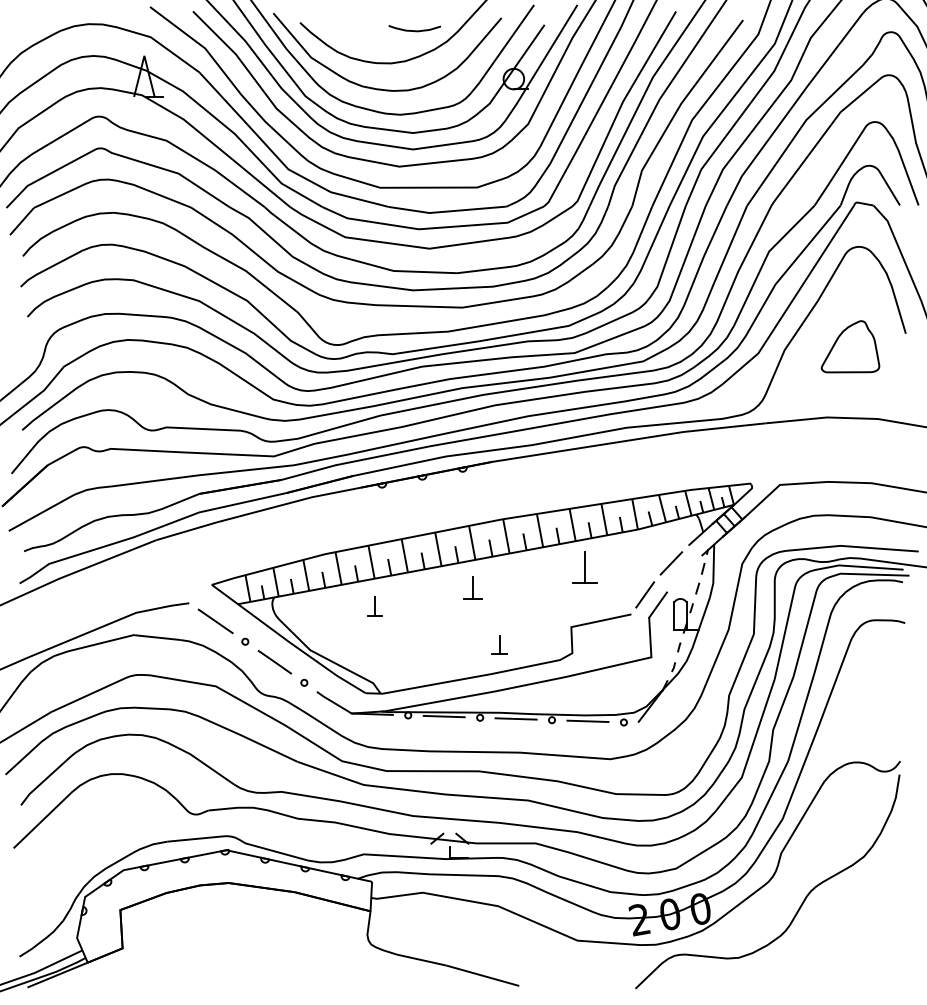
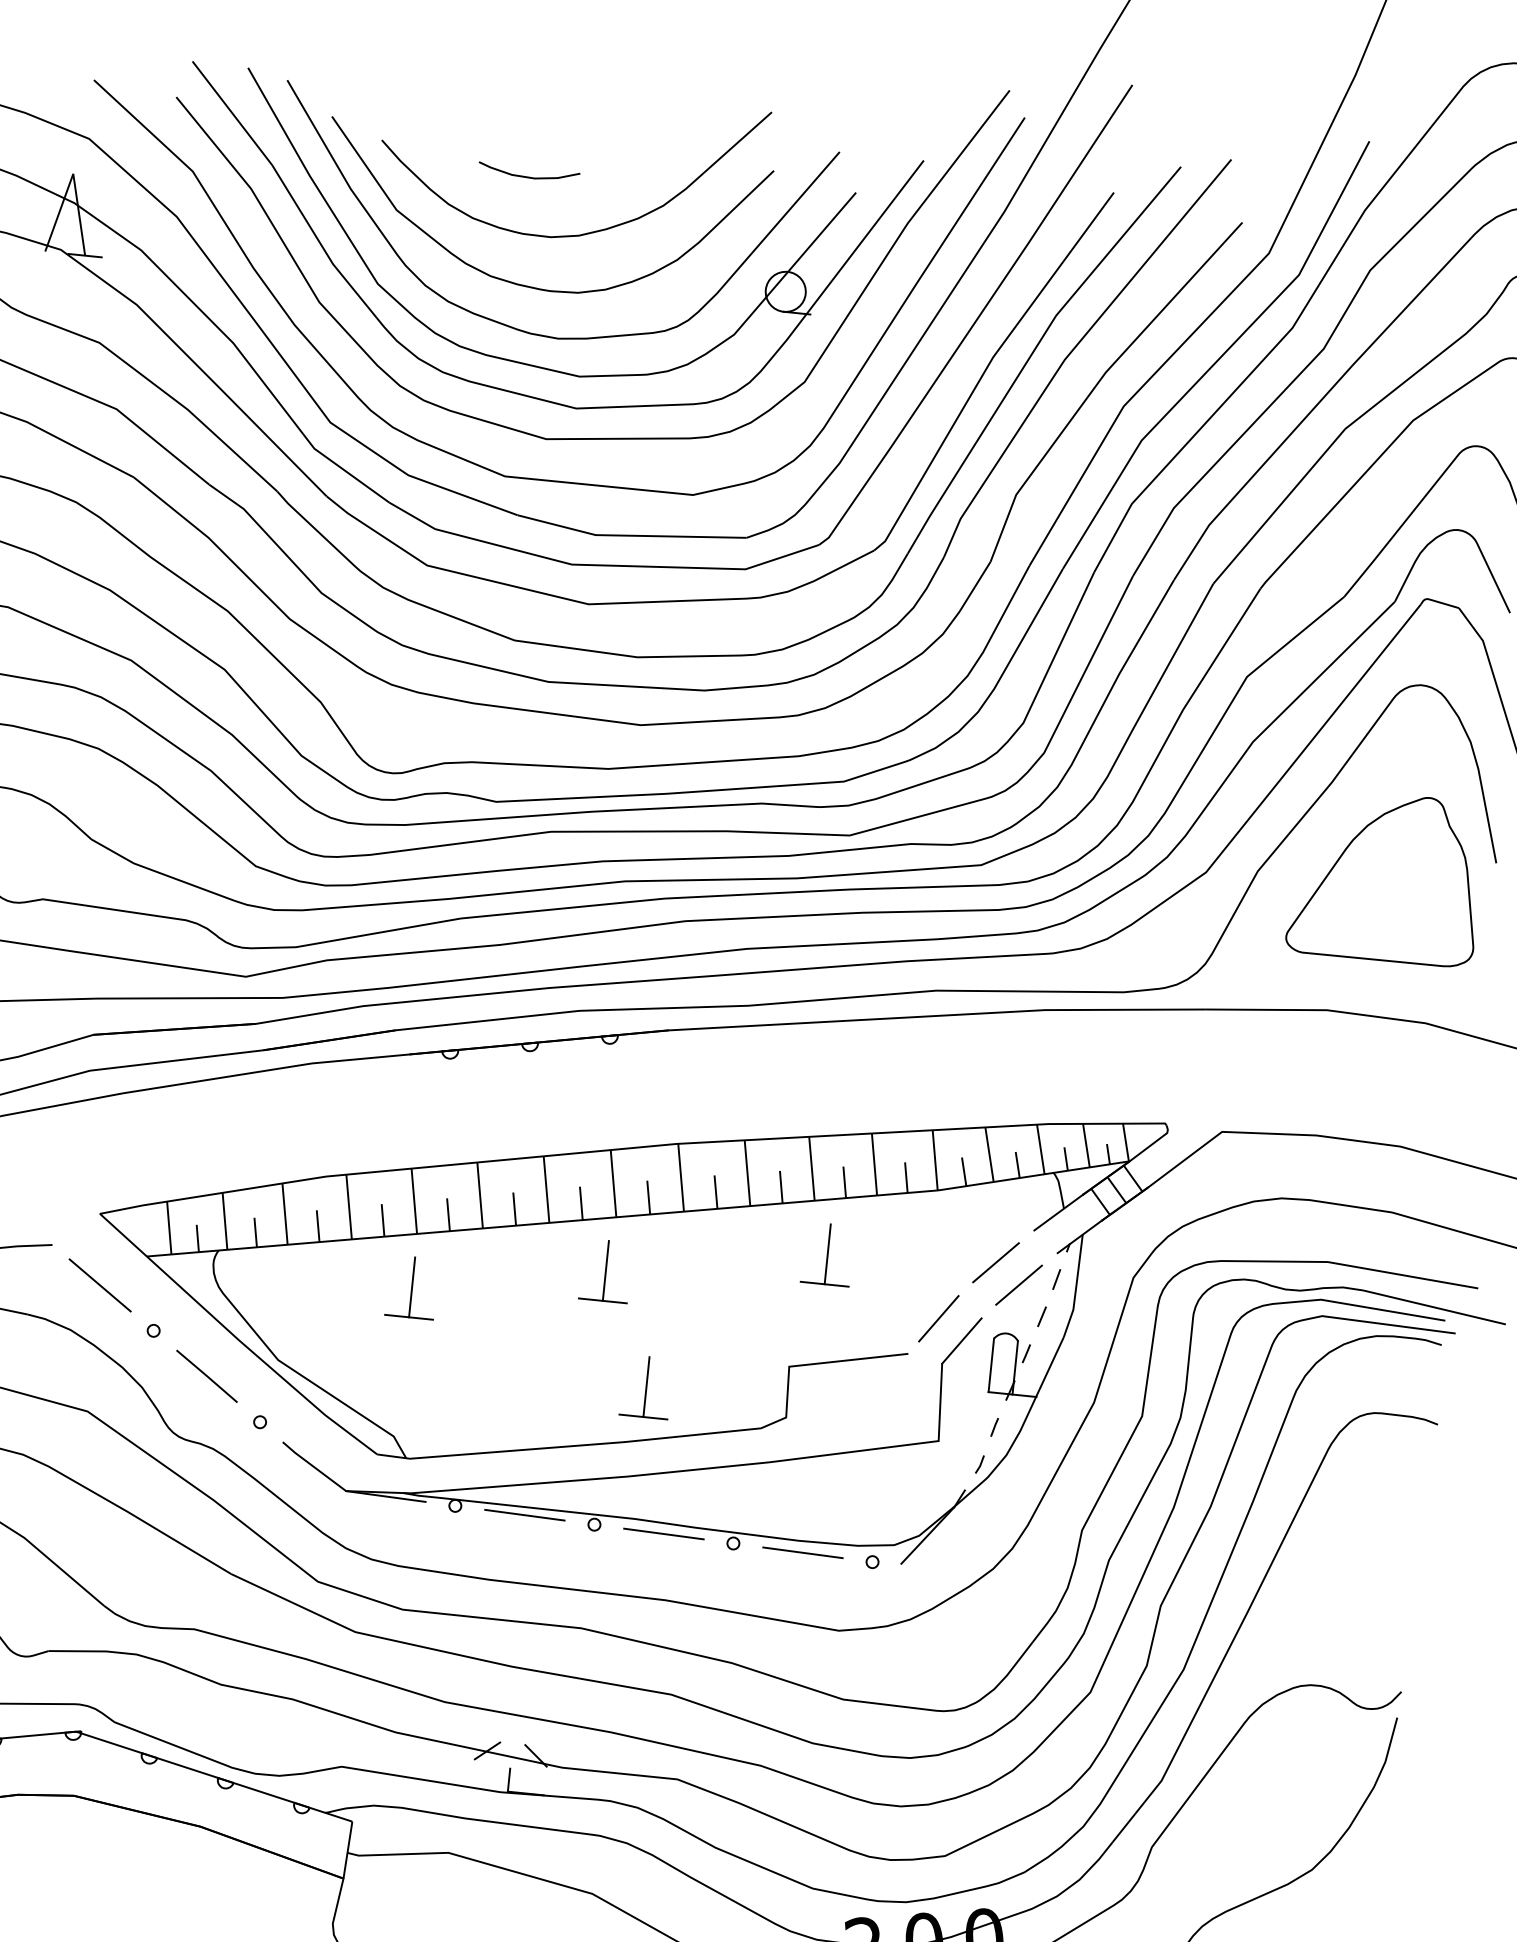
curve: (414, 30) -> (528, 176), moved
part: (850, 346) -> (1386, 877), size x1.67
line: (683, 573) -> (1017, 1284), added
part: (472, 587) -> (605, 1270), size x1.43
part: (374, 606) -> (411, 1287), size x1.67
part: (499, 644) -> (646, 1386), size x1.67

